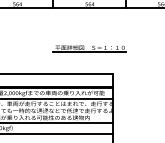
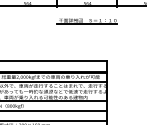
part: (88, 48) -> (86, 21), moved

